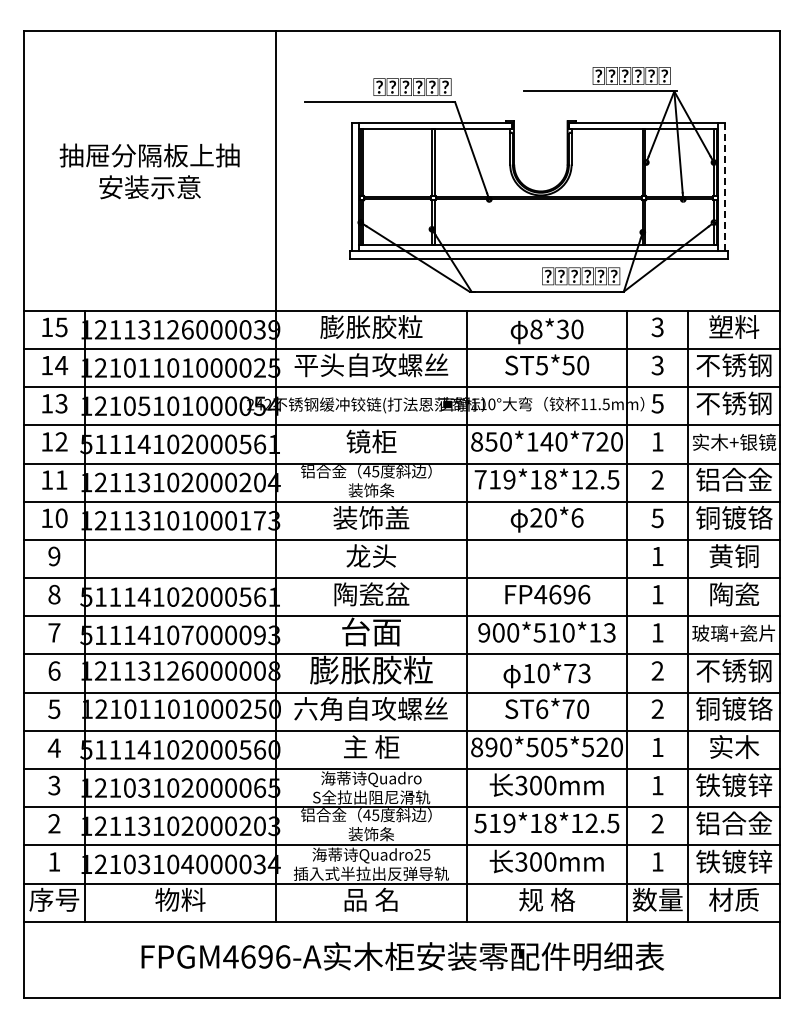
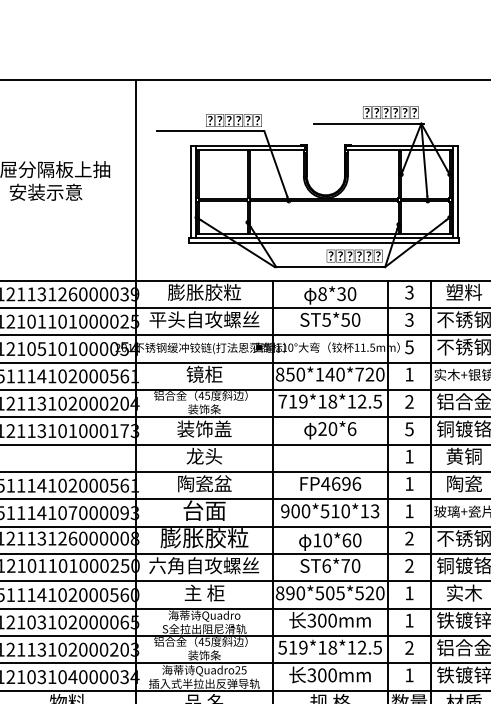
line: (725, 187) -> (457, 192), dashed -> solid
text: (262, 404) -> (126, 347), 242 -> 201
text: (577, 673) -> (352, 540), 10*73 -> 10*60

